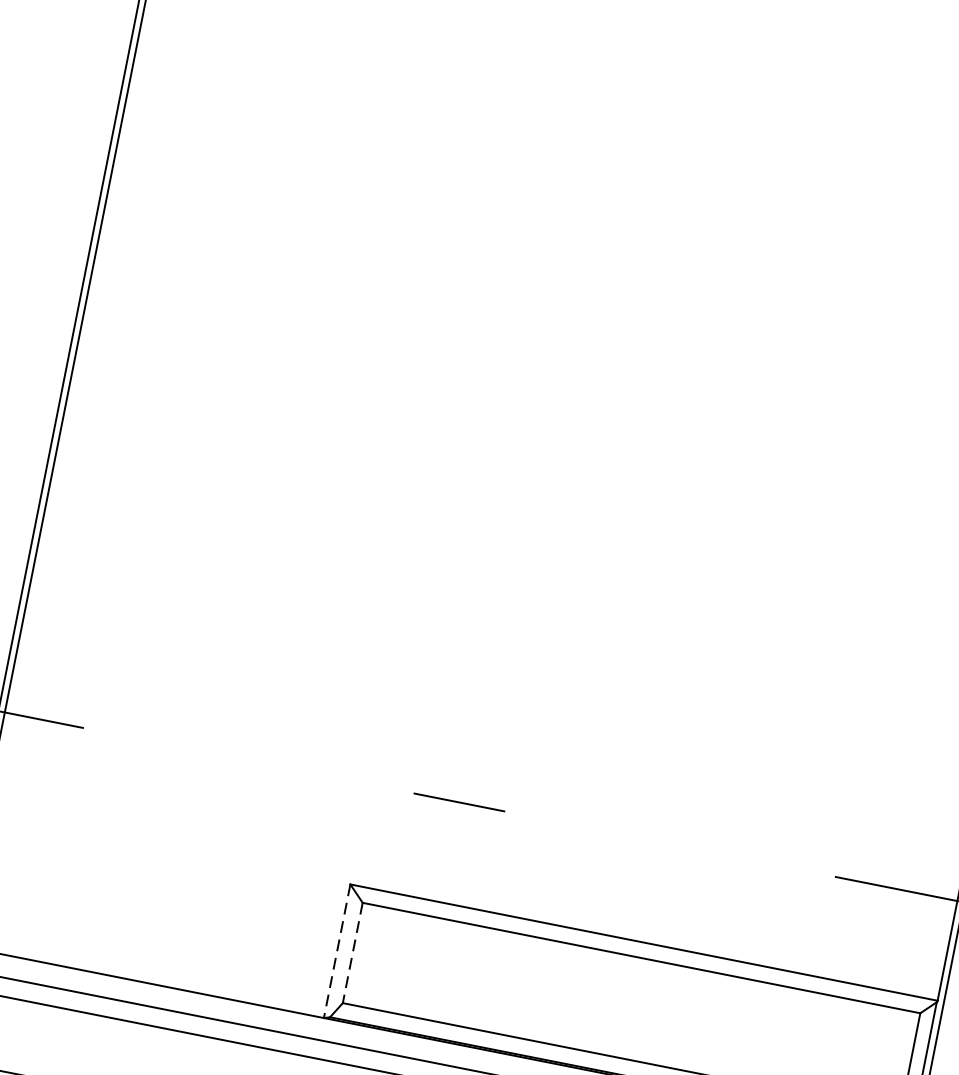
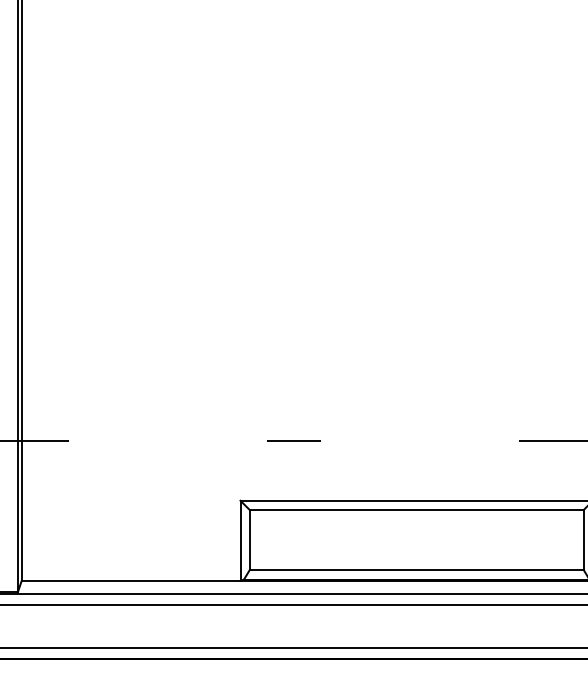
line: (336, 952) -> (240, 541), dashed -> solid
line: (352, 953) -> (249, 540), dashed -> solid

